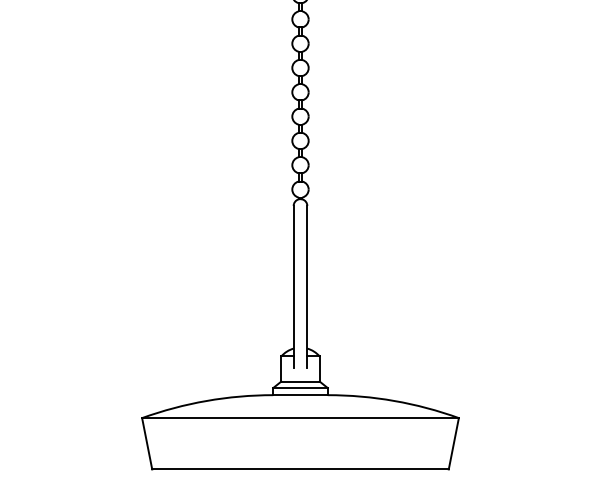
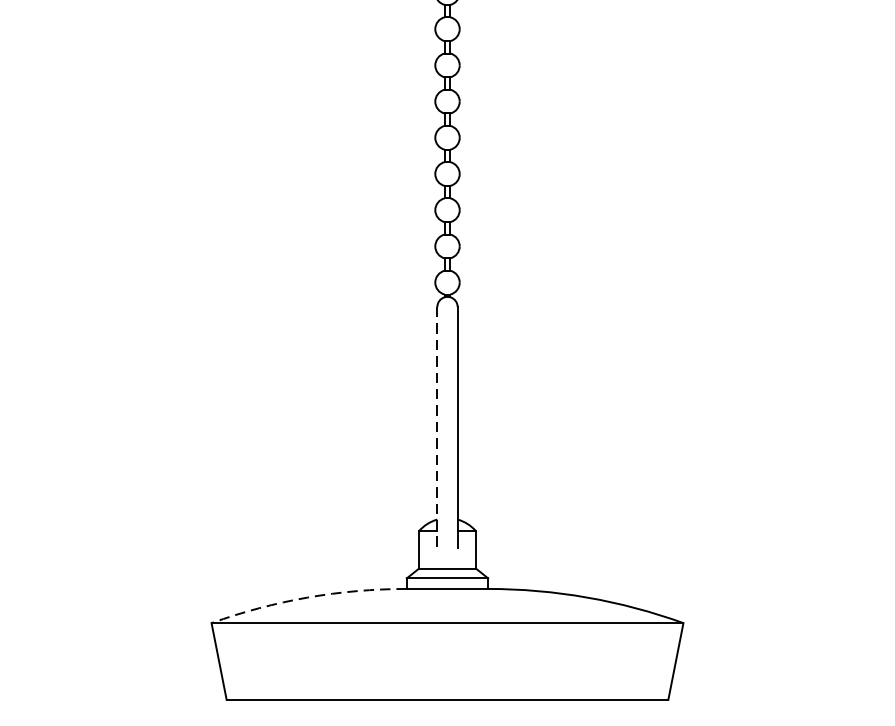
line: (293, 286) -> (437, 427), solid -> dashed
arc: (206, 400) -> (307, 596), solid -> dashed

